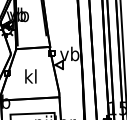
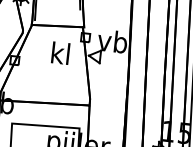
text: (30, 76) -> (60, 53), moved

